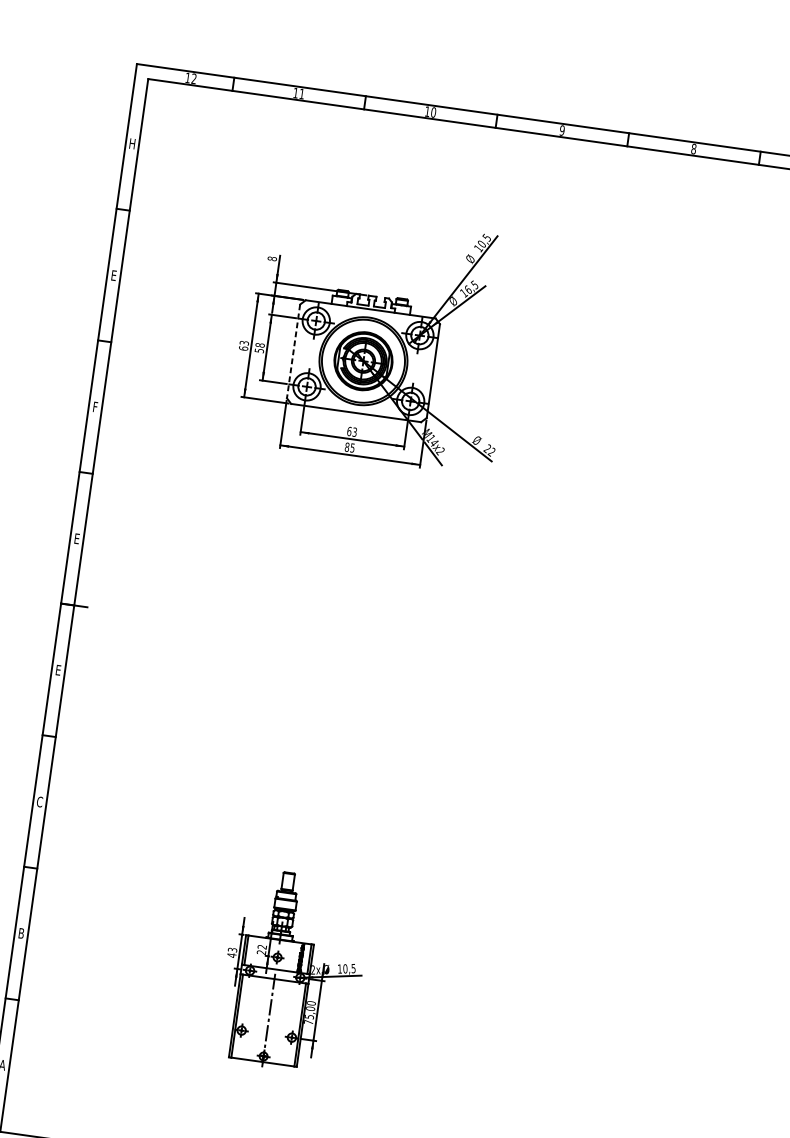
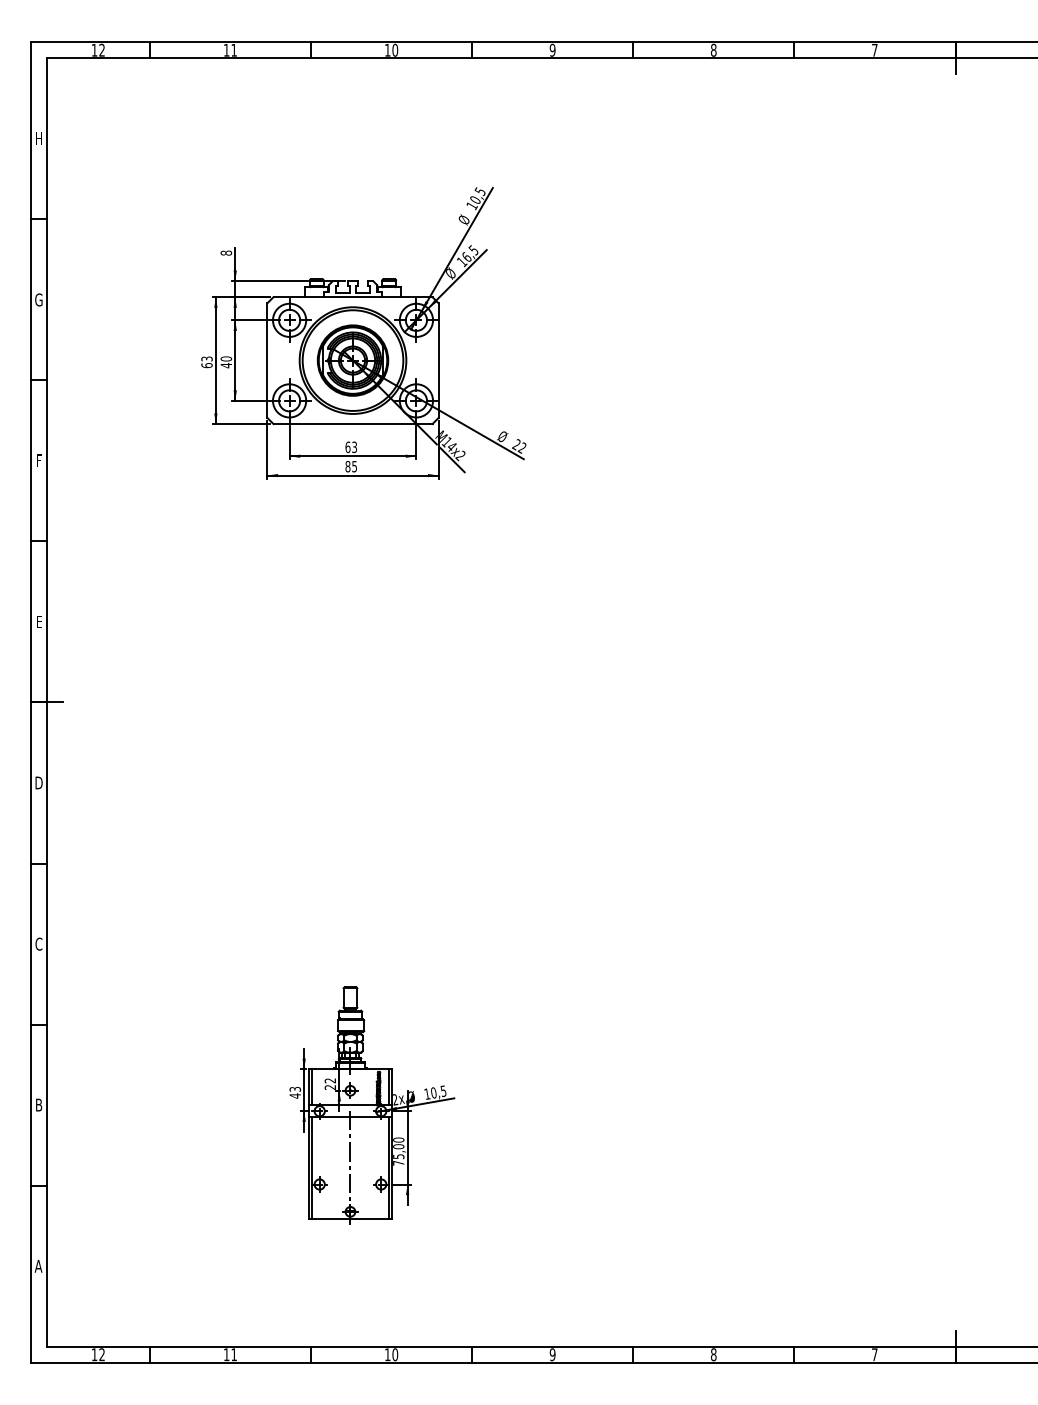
text: (113, 275) -> (38, 299), E -> G
text: (259, 348) -> (226, 362), 58 -> 40
line: (293, 352) -> (267, 361), dashed -> solid
text: (58, 669) -> (38, 782), E -> D

